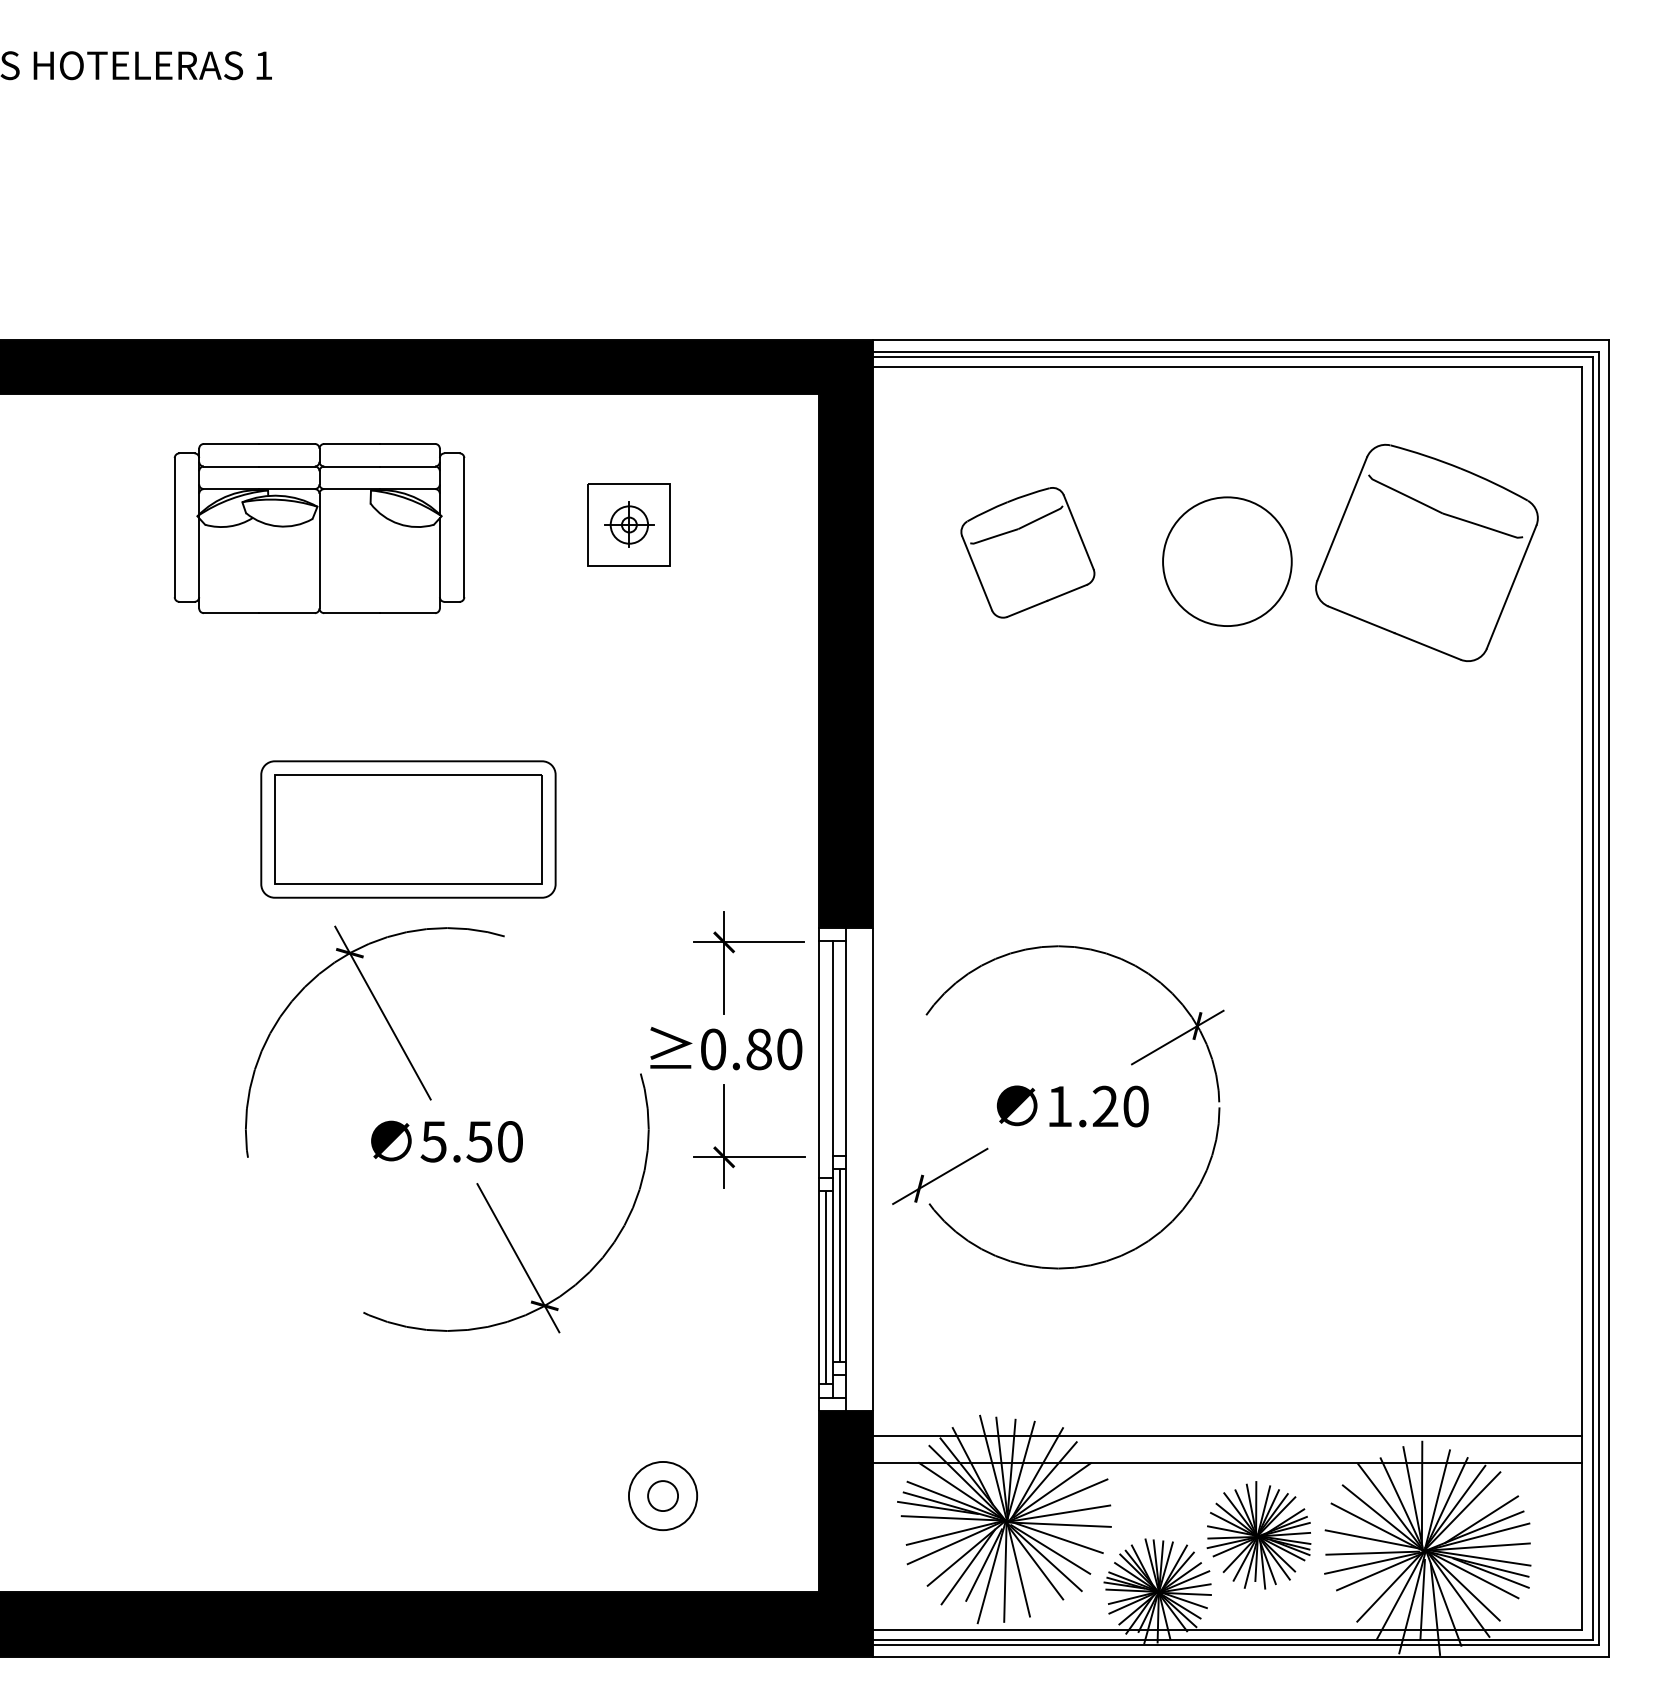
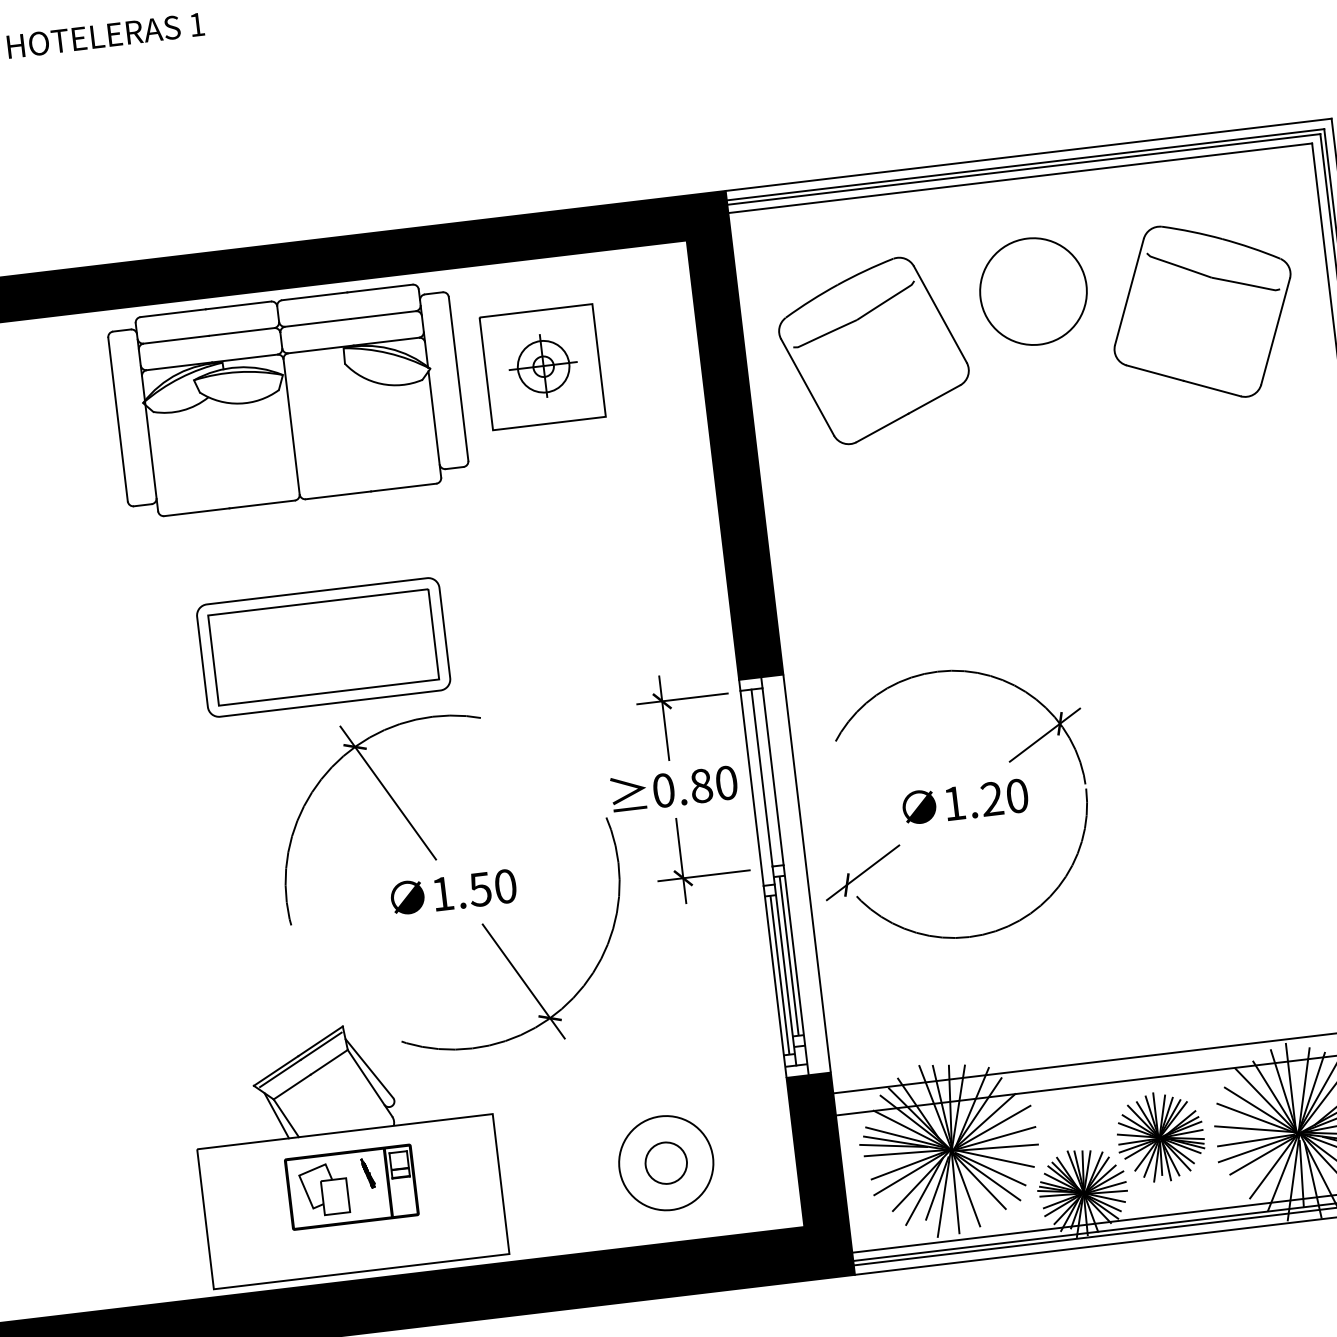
part: (628, 525) -> (542, 367), size x1.67
part: (319, 528) -> (288, 400), size x1.43
part: (1027, 552) -> (873, 350), size x1.67
part: (1227, 561) -> (1033, 291), moved
part: (408, 829) -> (323, 647), moved
text: (433, 1141) -> (442, 893), 5.50 -> 1.50
part: (282, 1434) -> (346, 1149), added
part: (662, 1495) -> (665, 1162), size x1.67

